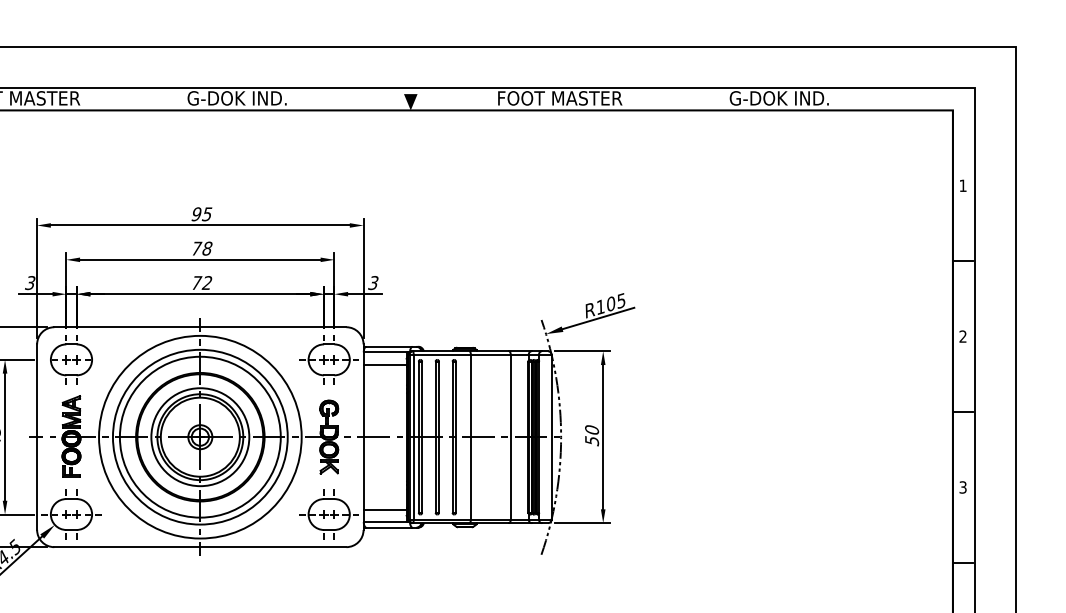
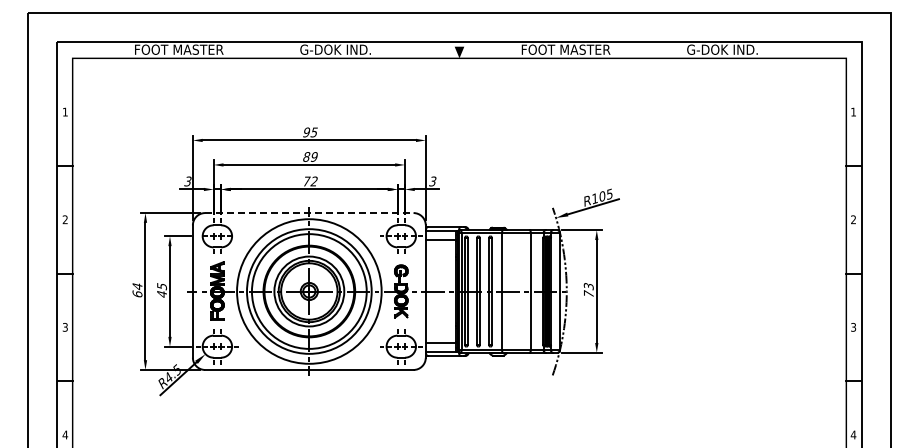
text: (201, 247) -> (310, 156), 78 -> 89
line: (200, 327) -> (309, 213), solid -> dashed
text: (591, 435) -> (588, 290), 50 -> 73

